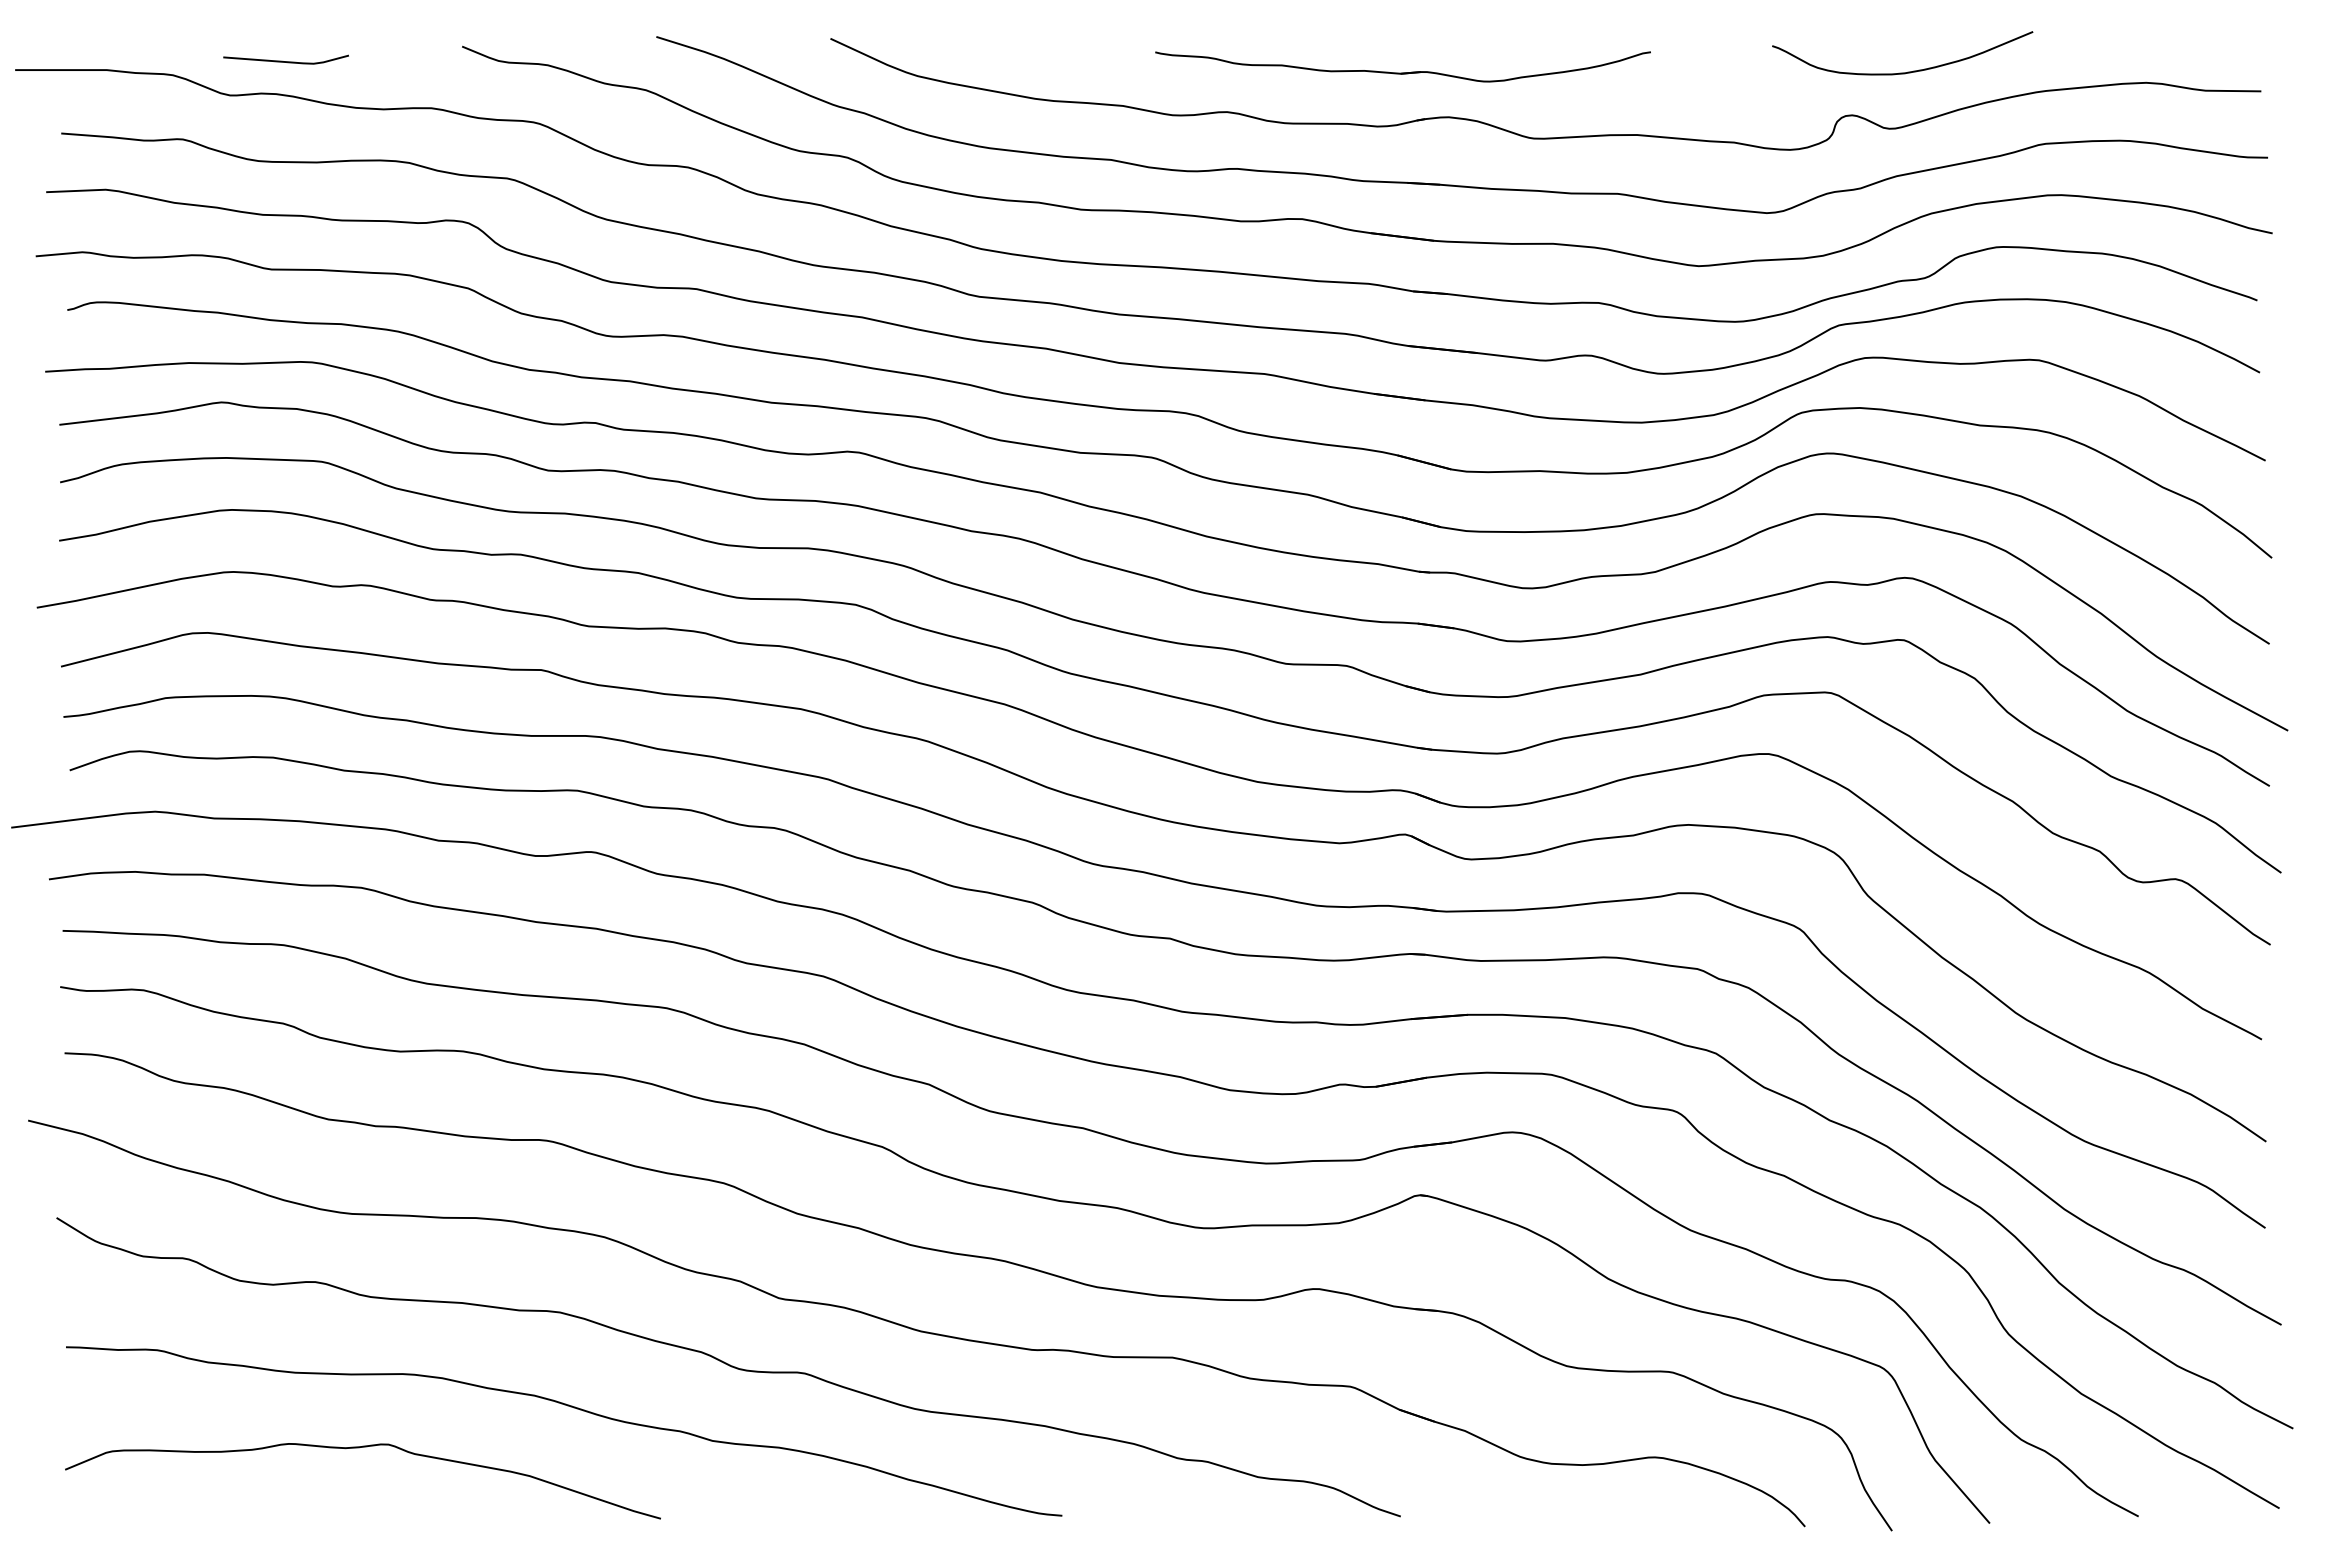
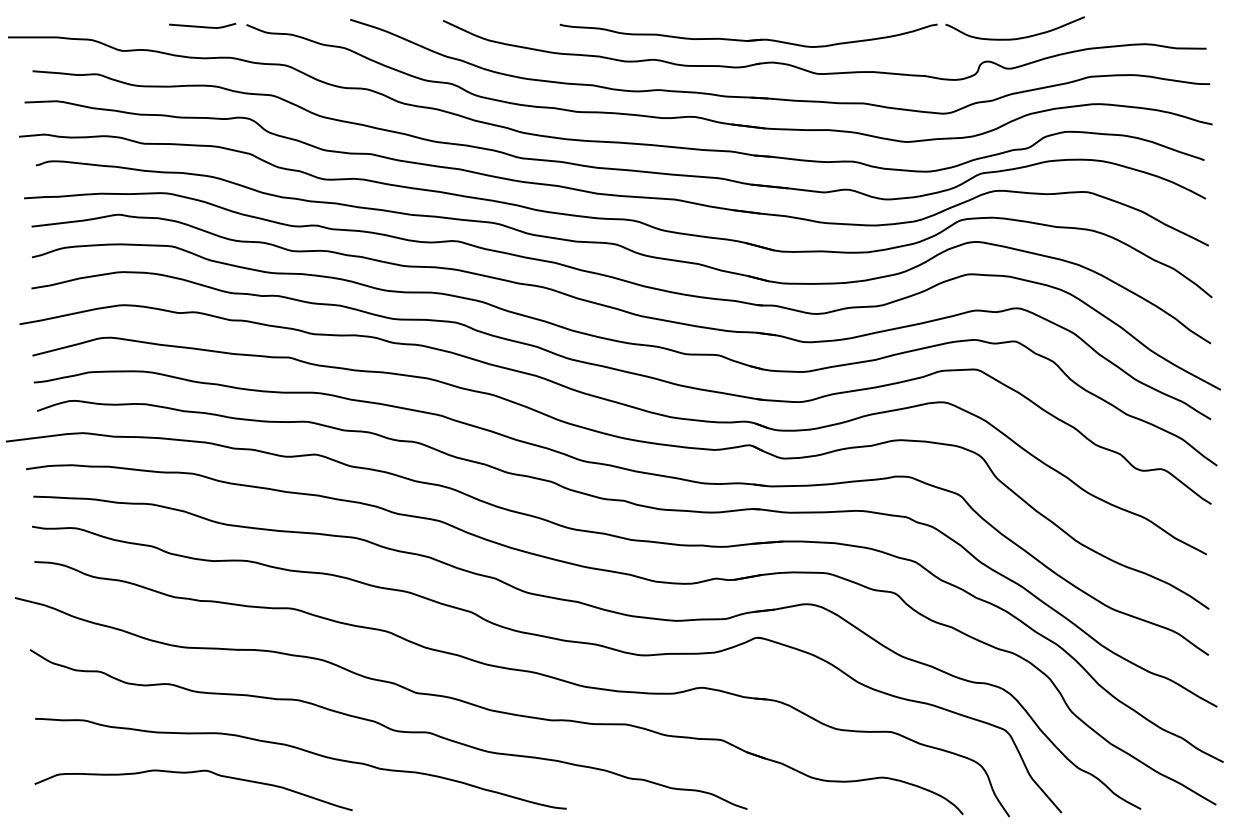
line: (285, 60) -> (202, 26), moved
part: (1402, 66) -> (748, 35), size x1.43

